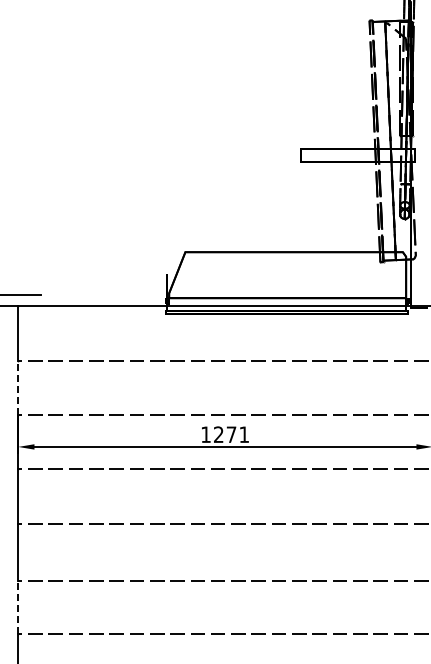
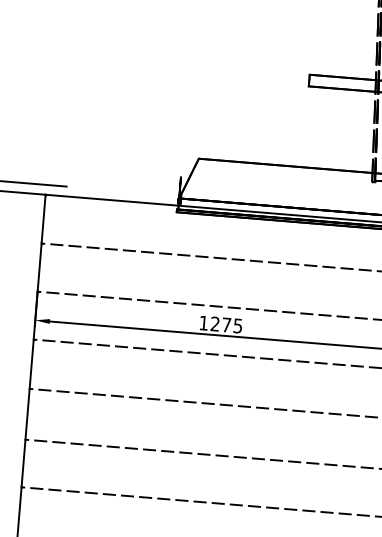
line: (18, 387) -> (39, 267), dashed -> solid
text: (243, 434) -> (237, 325), 1271 -> 1275
line: (18, 607) -> (23, 463), dashed -> solid

